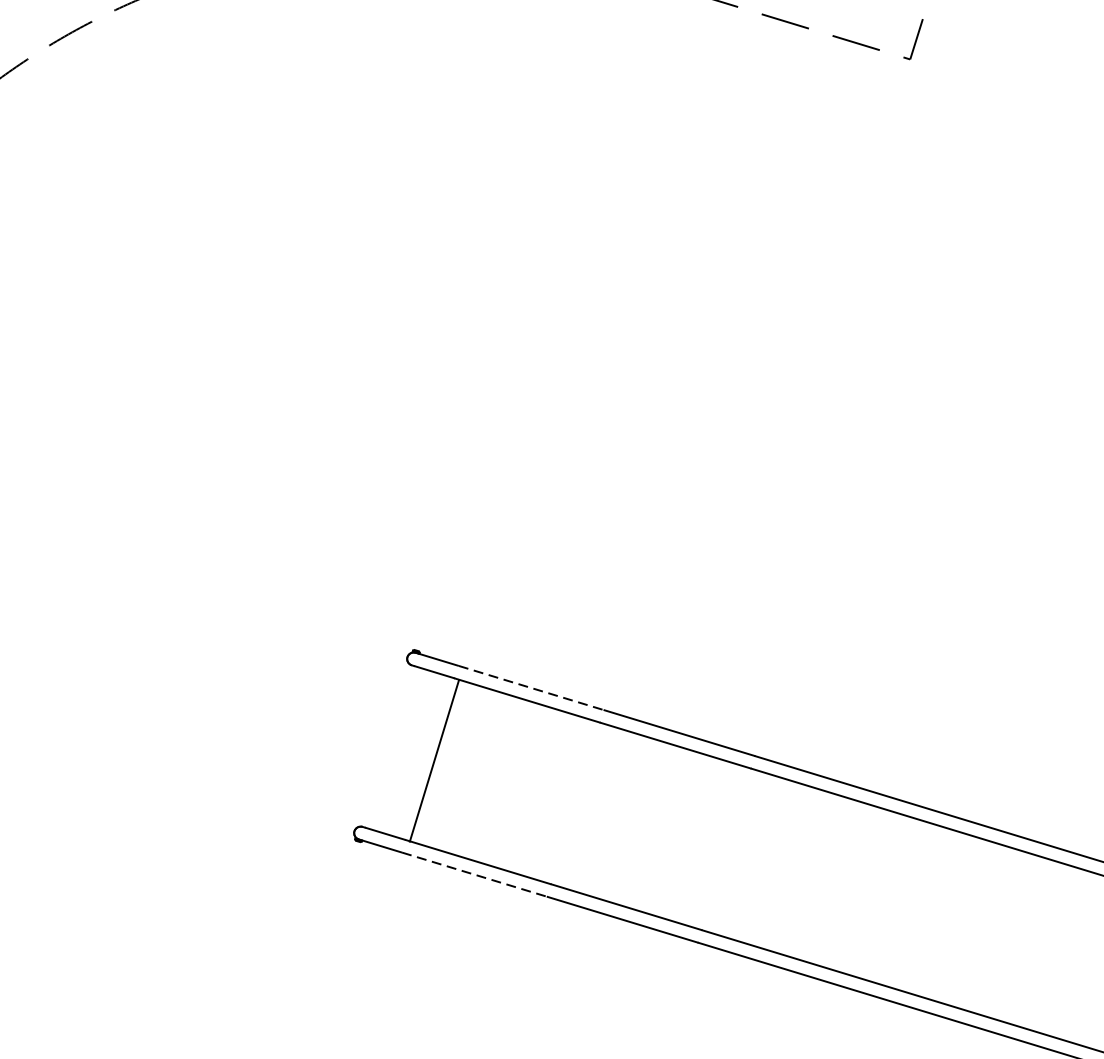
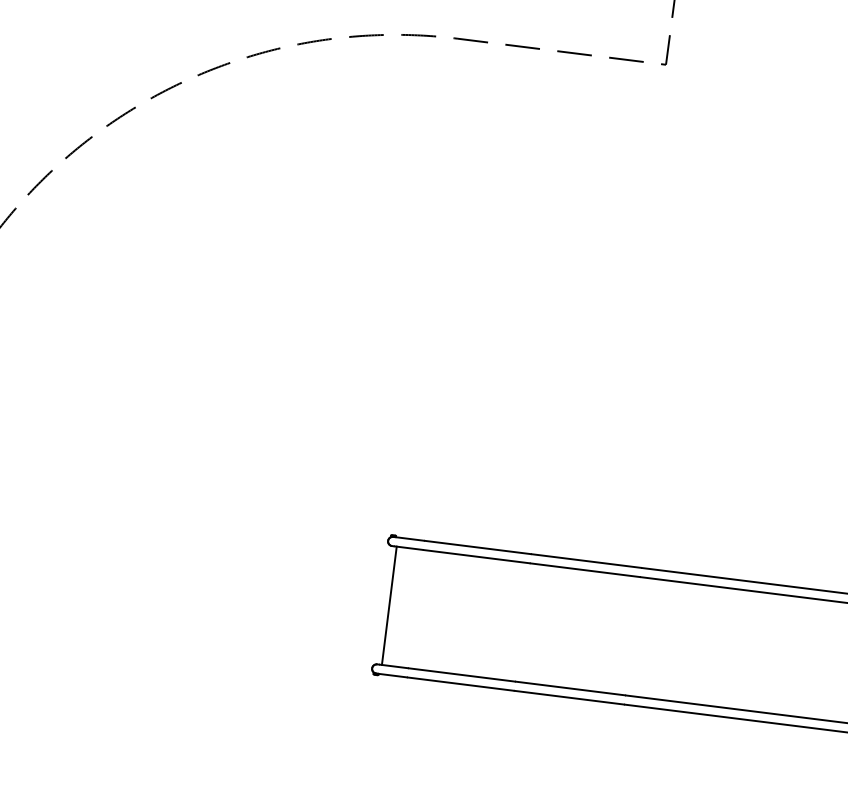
line: (532, 688) -> (478, 547), dashed -> solid
line: (433, 760) -> (388, 605), moved
line: (475, 875) -> (461, 684), dashed -> solid

